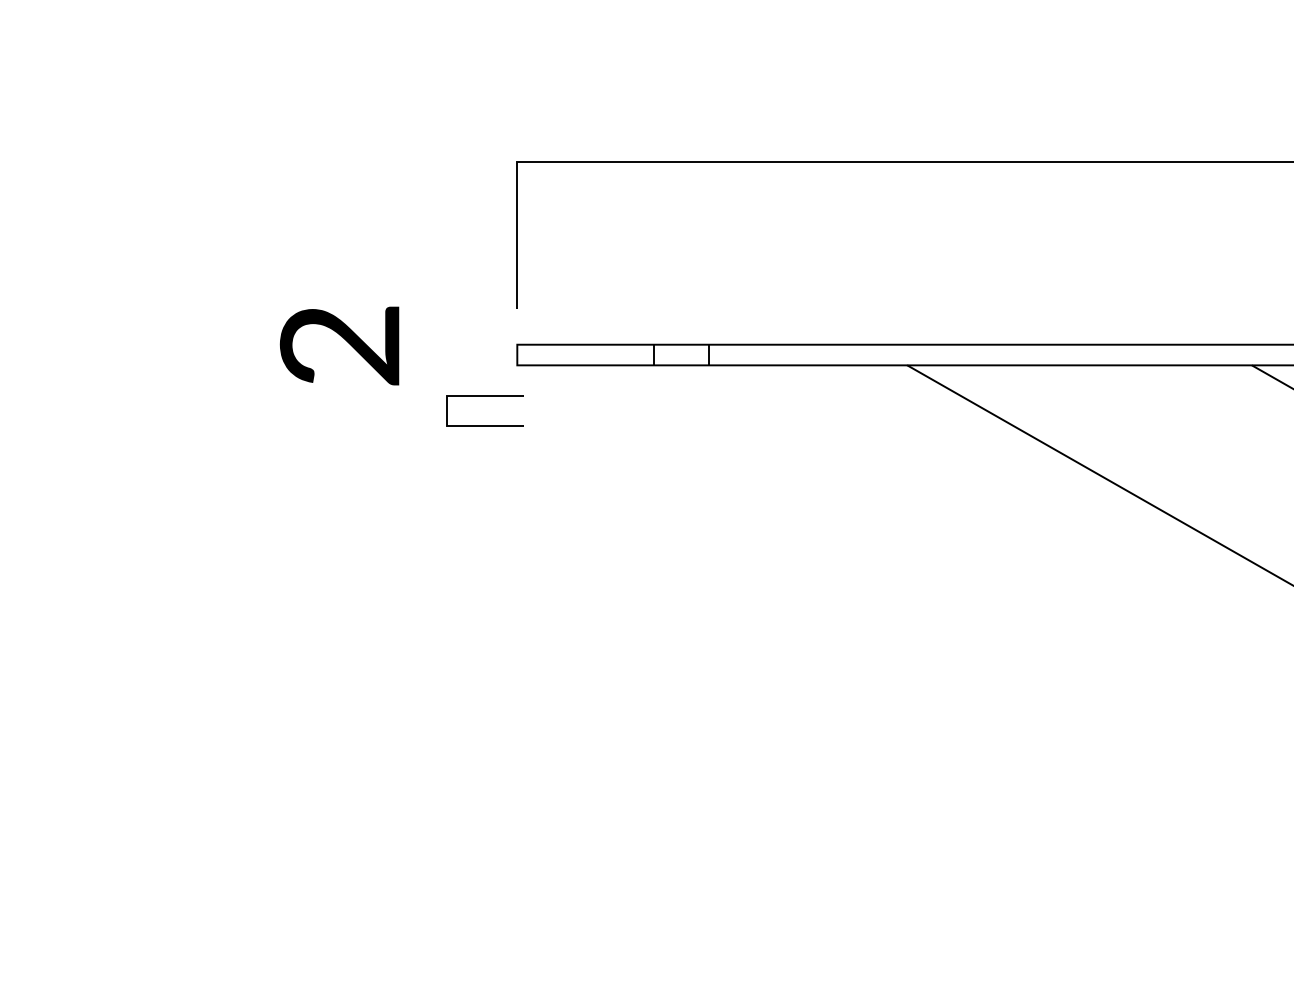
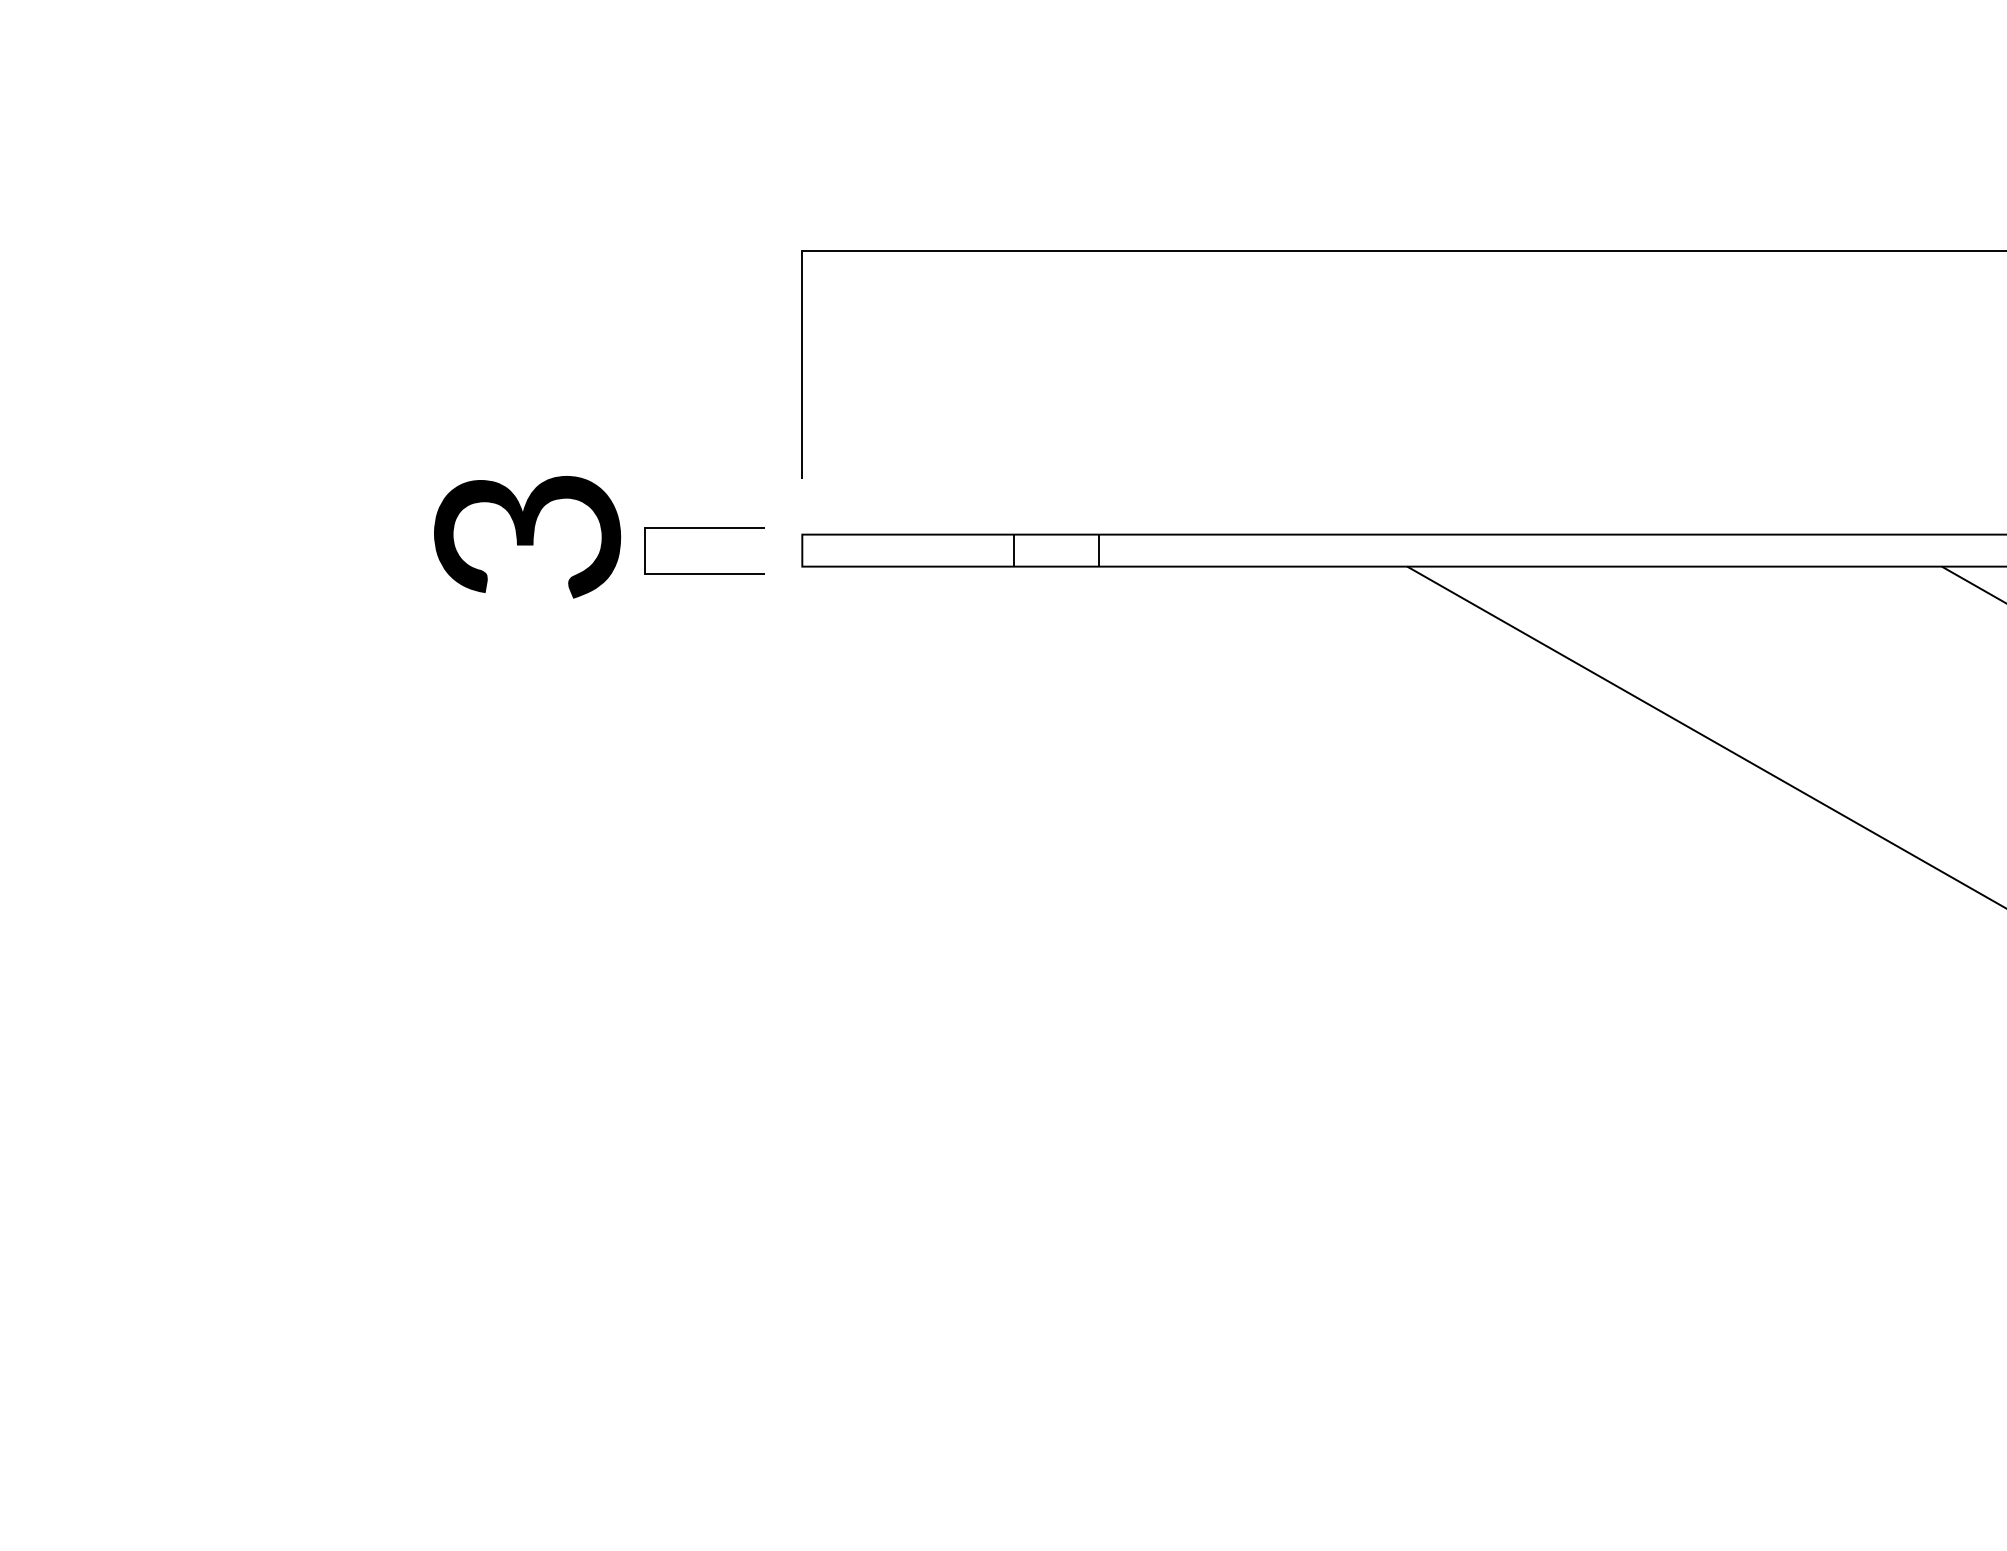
text: (340, 345) -> (528, 535), 2 -> 3
line: (484, 396) -> (703, 528), moved

